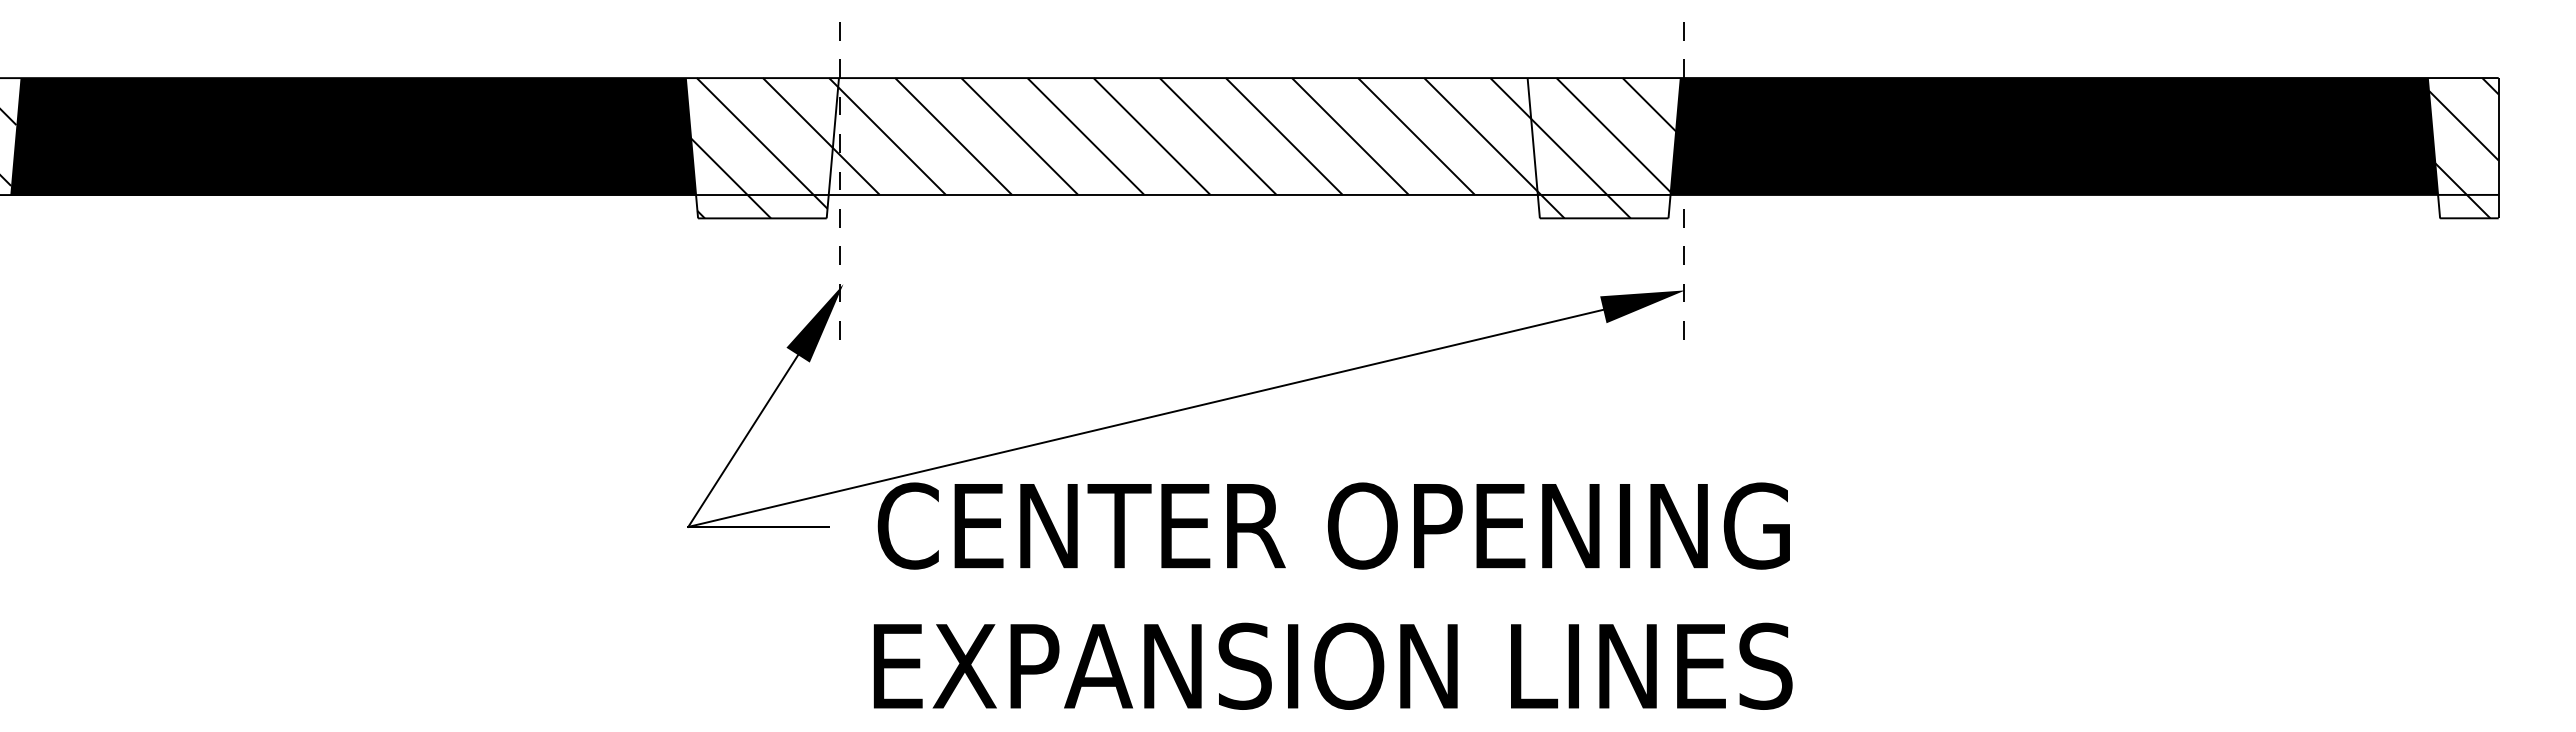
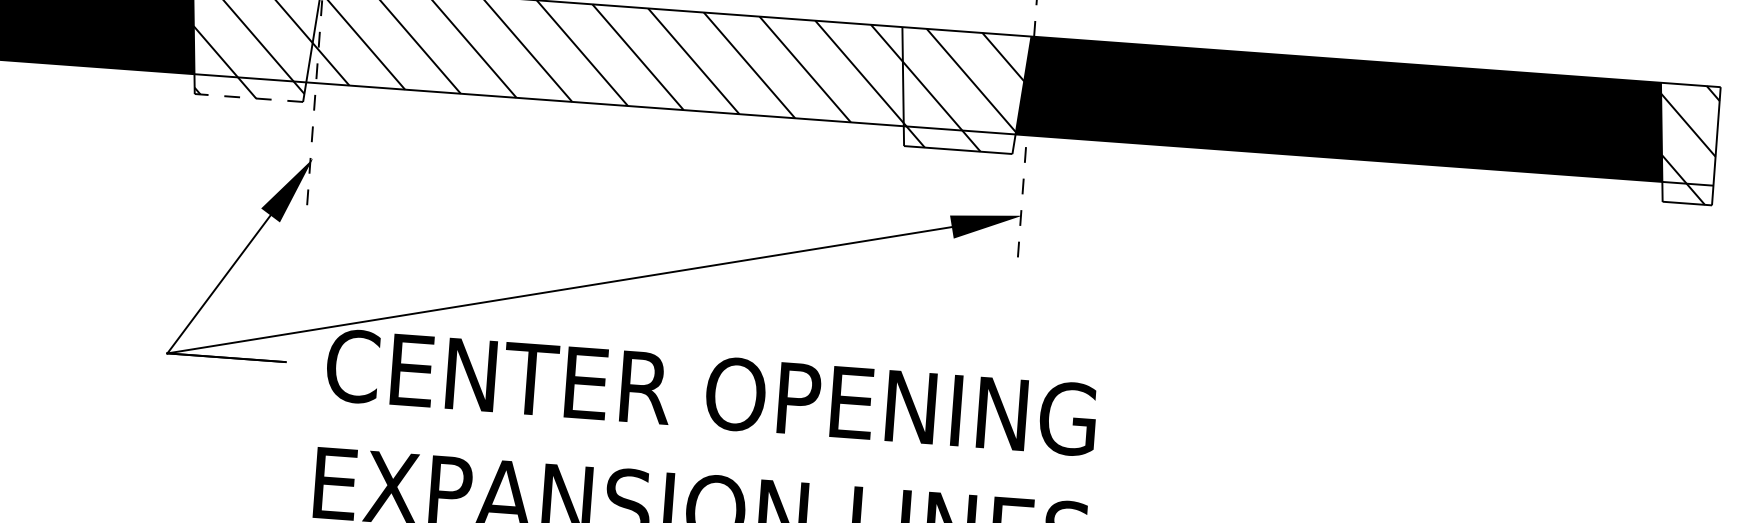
line: (761, 218) -> (248, 98), solid -> dashed

